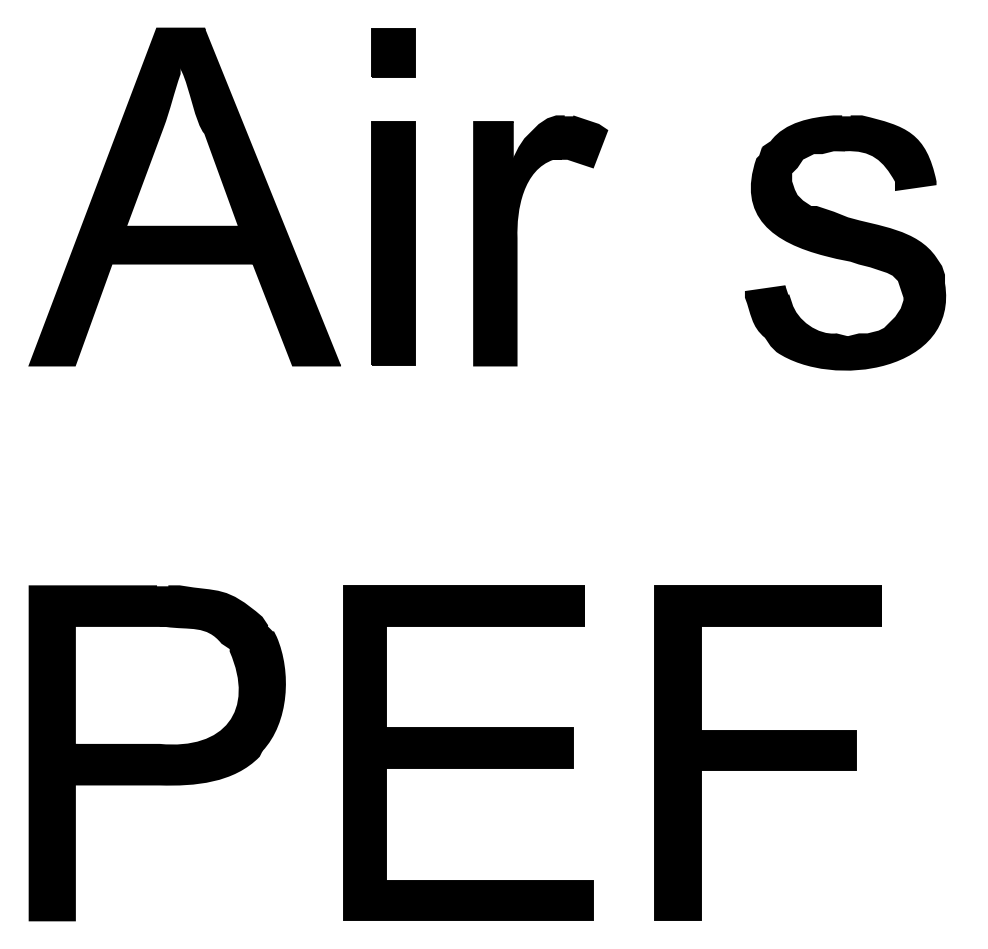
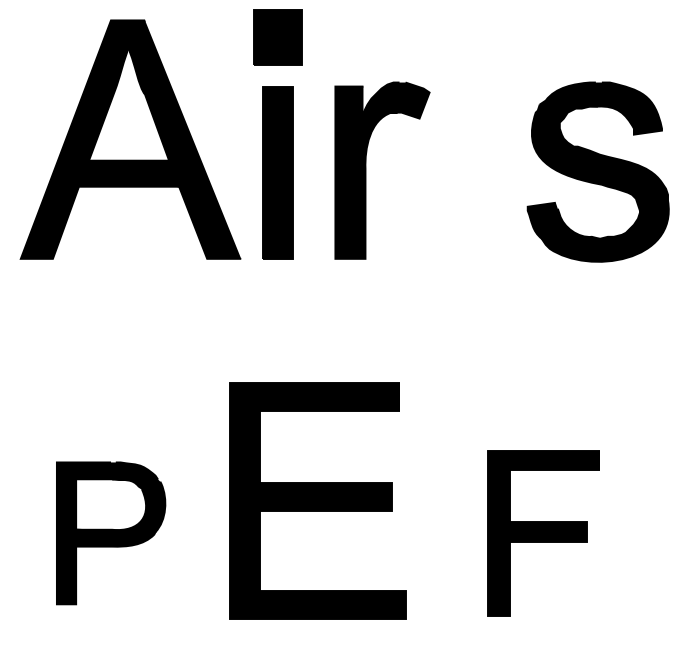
part: (393, 52) -> (278, 37), size x1.6
part: (468, 752) -> (318, 500), moved
part: (767, 752) -> (543, 532), size x0.7
part: (156, 753) -> (110, 533), size x0.6

